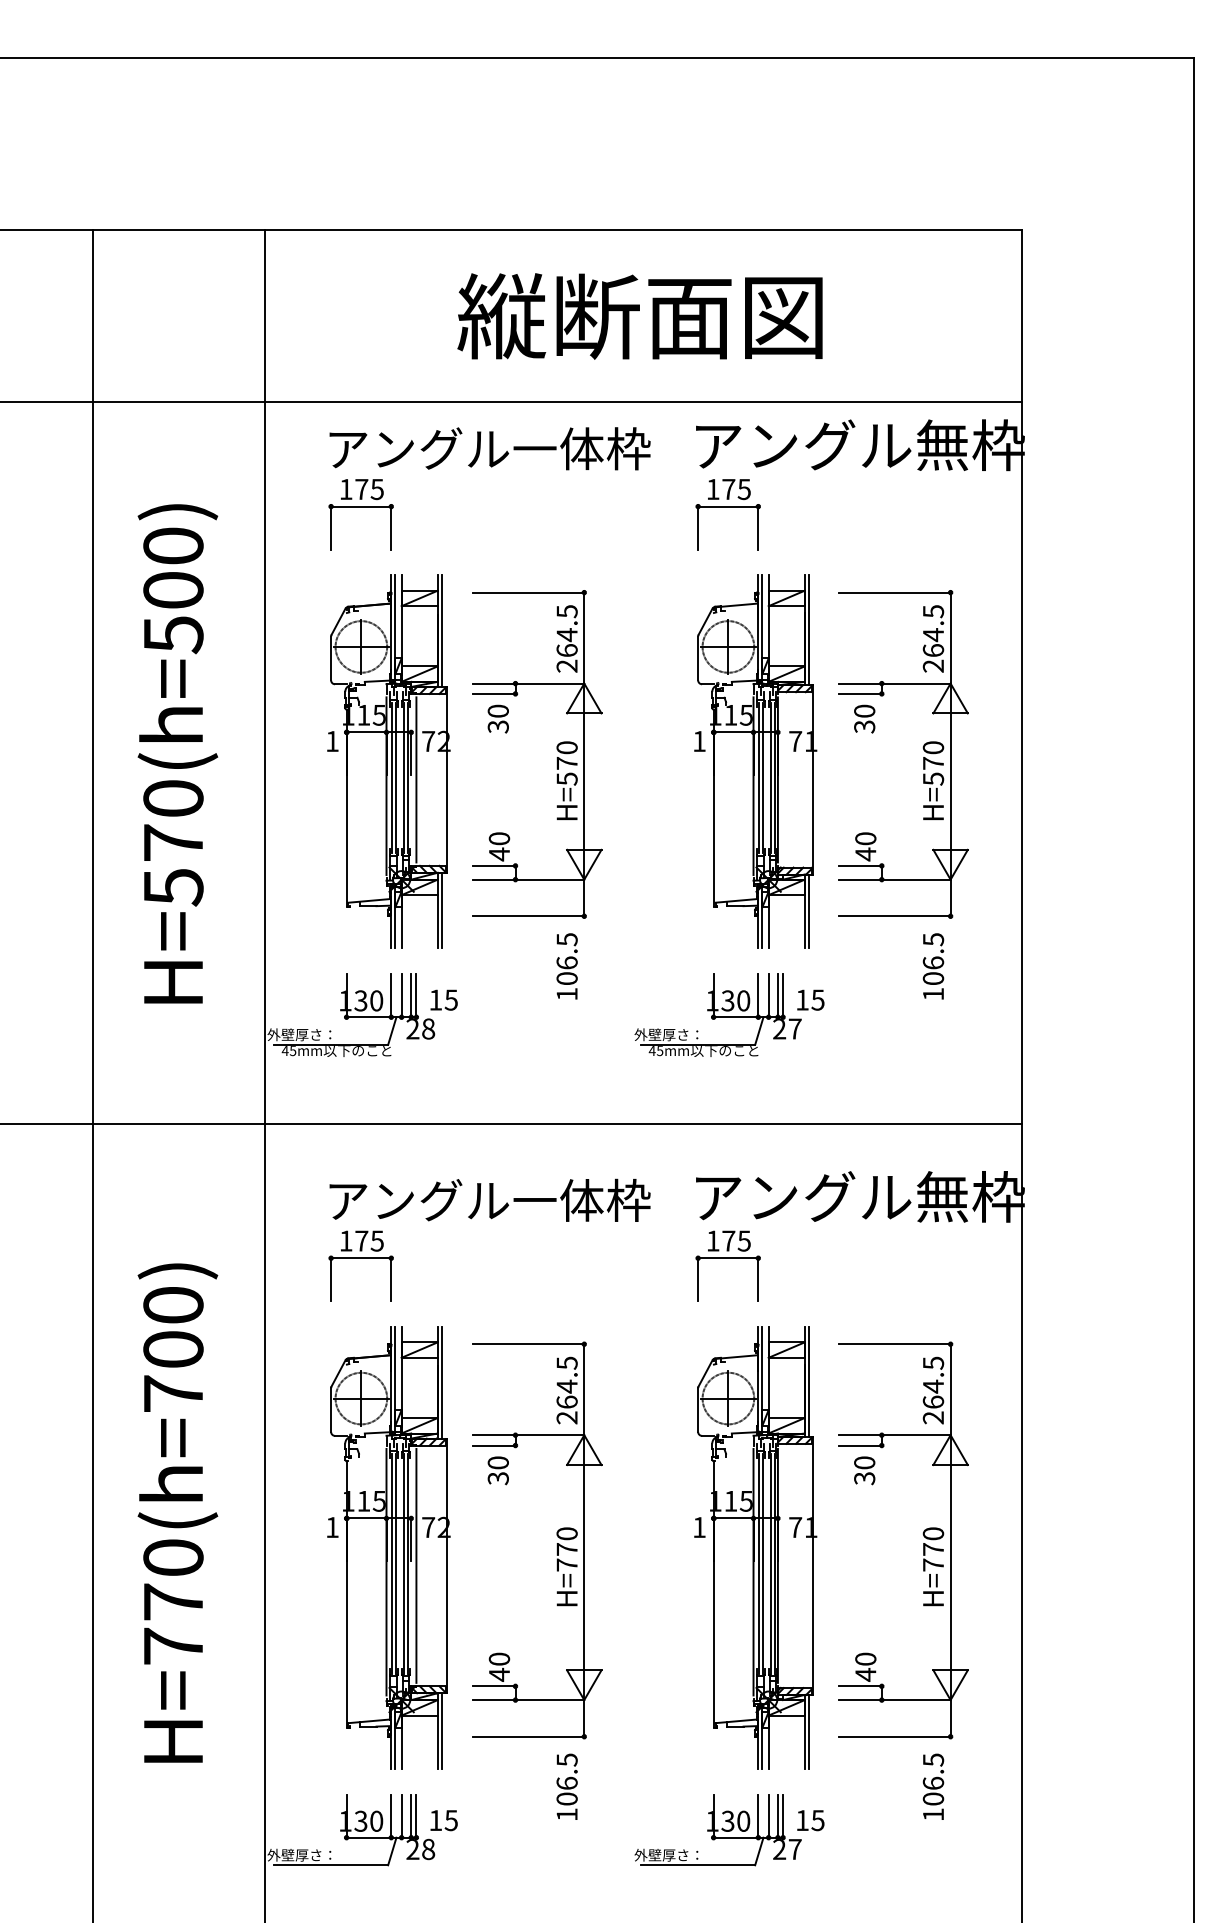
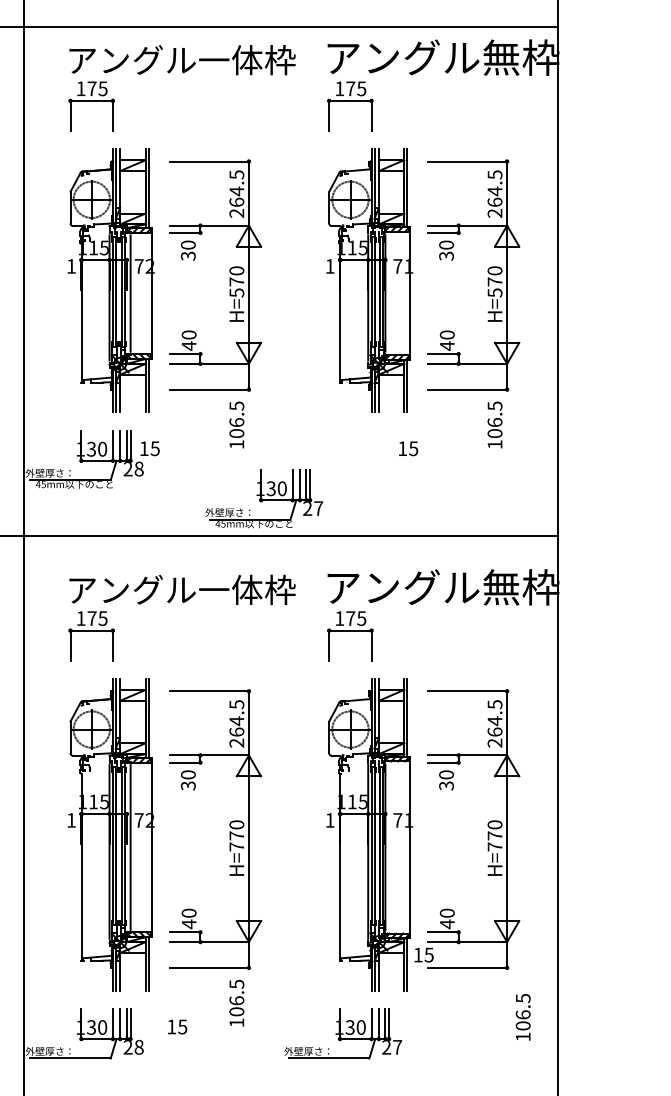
part: (717, 1014) -> (263, 498), moved
text: (933, 1786) -> (523, 1017), moved
text: (443, 1820) -> (177, 1026), moved
text: (810, 1820) -> (423, 955), moved

